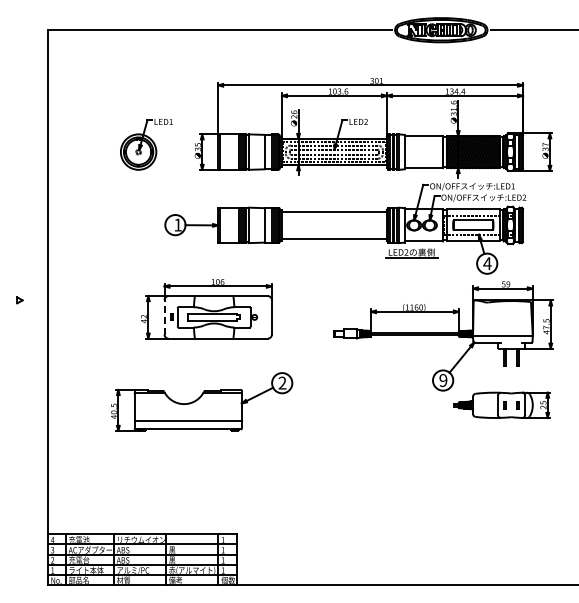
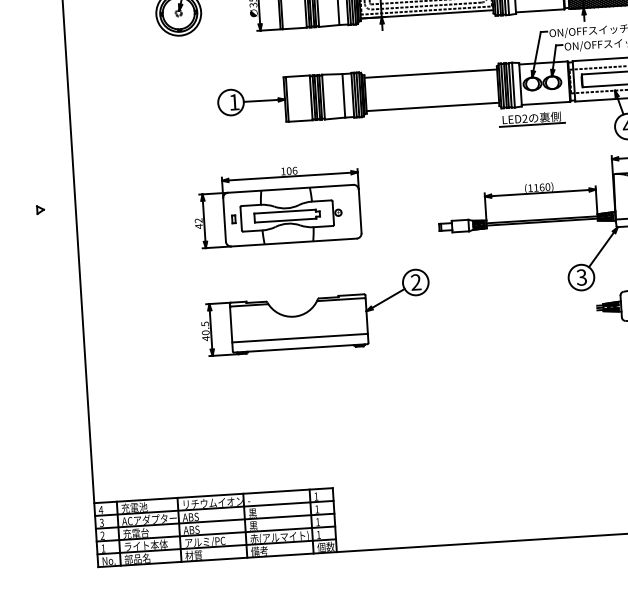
line: (164, 316) -> (224, 218), dashed -> solid
text: (443, 380) -> (581, 277), 9 -> 3
part: (202, 401) -> (316, 311), moved

